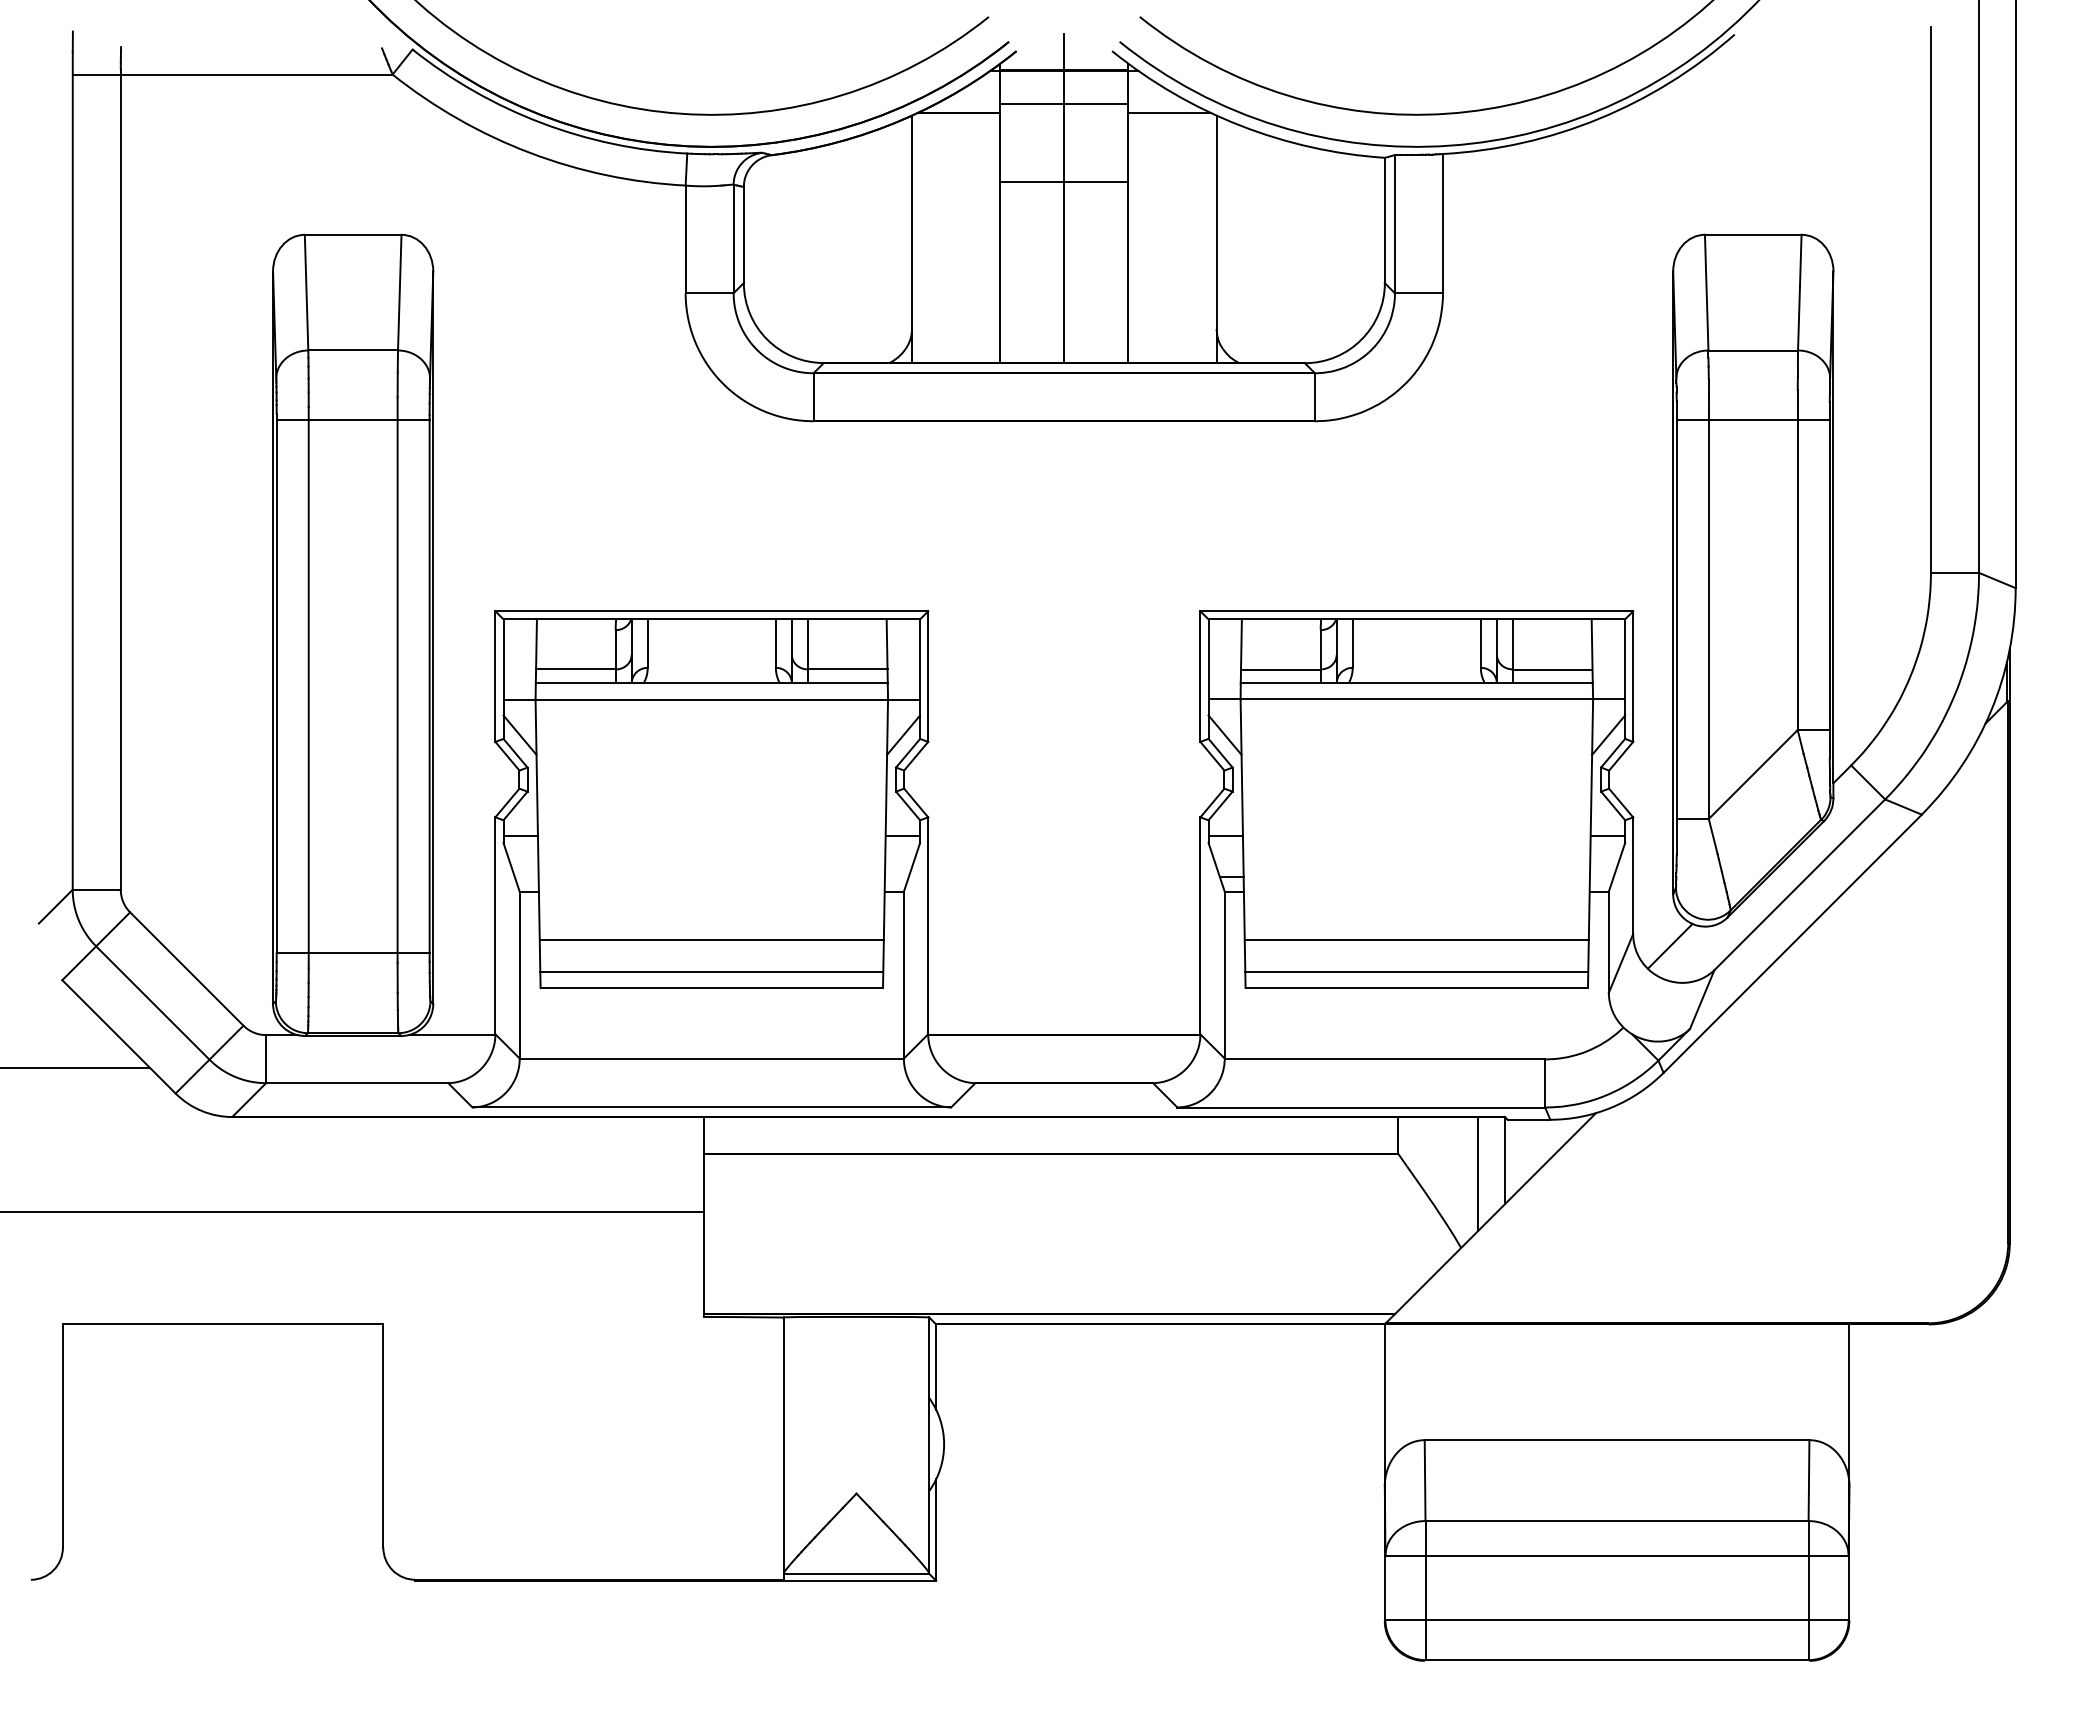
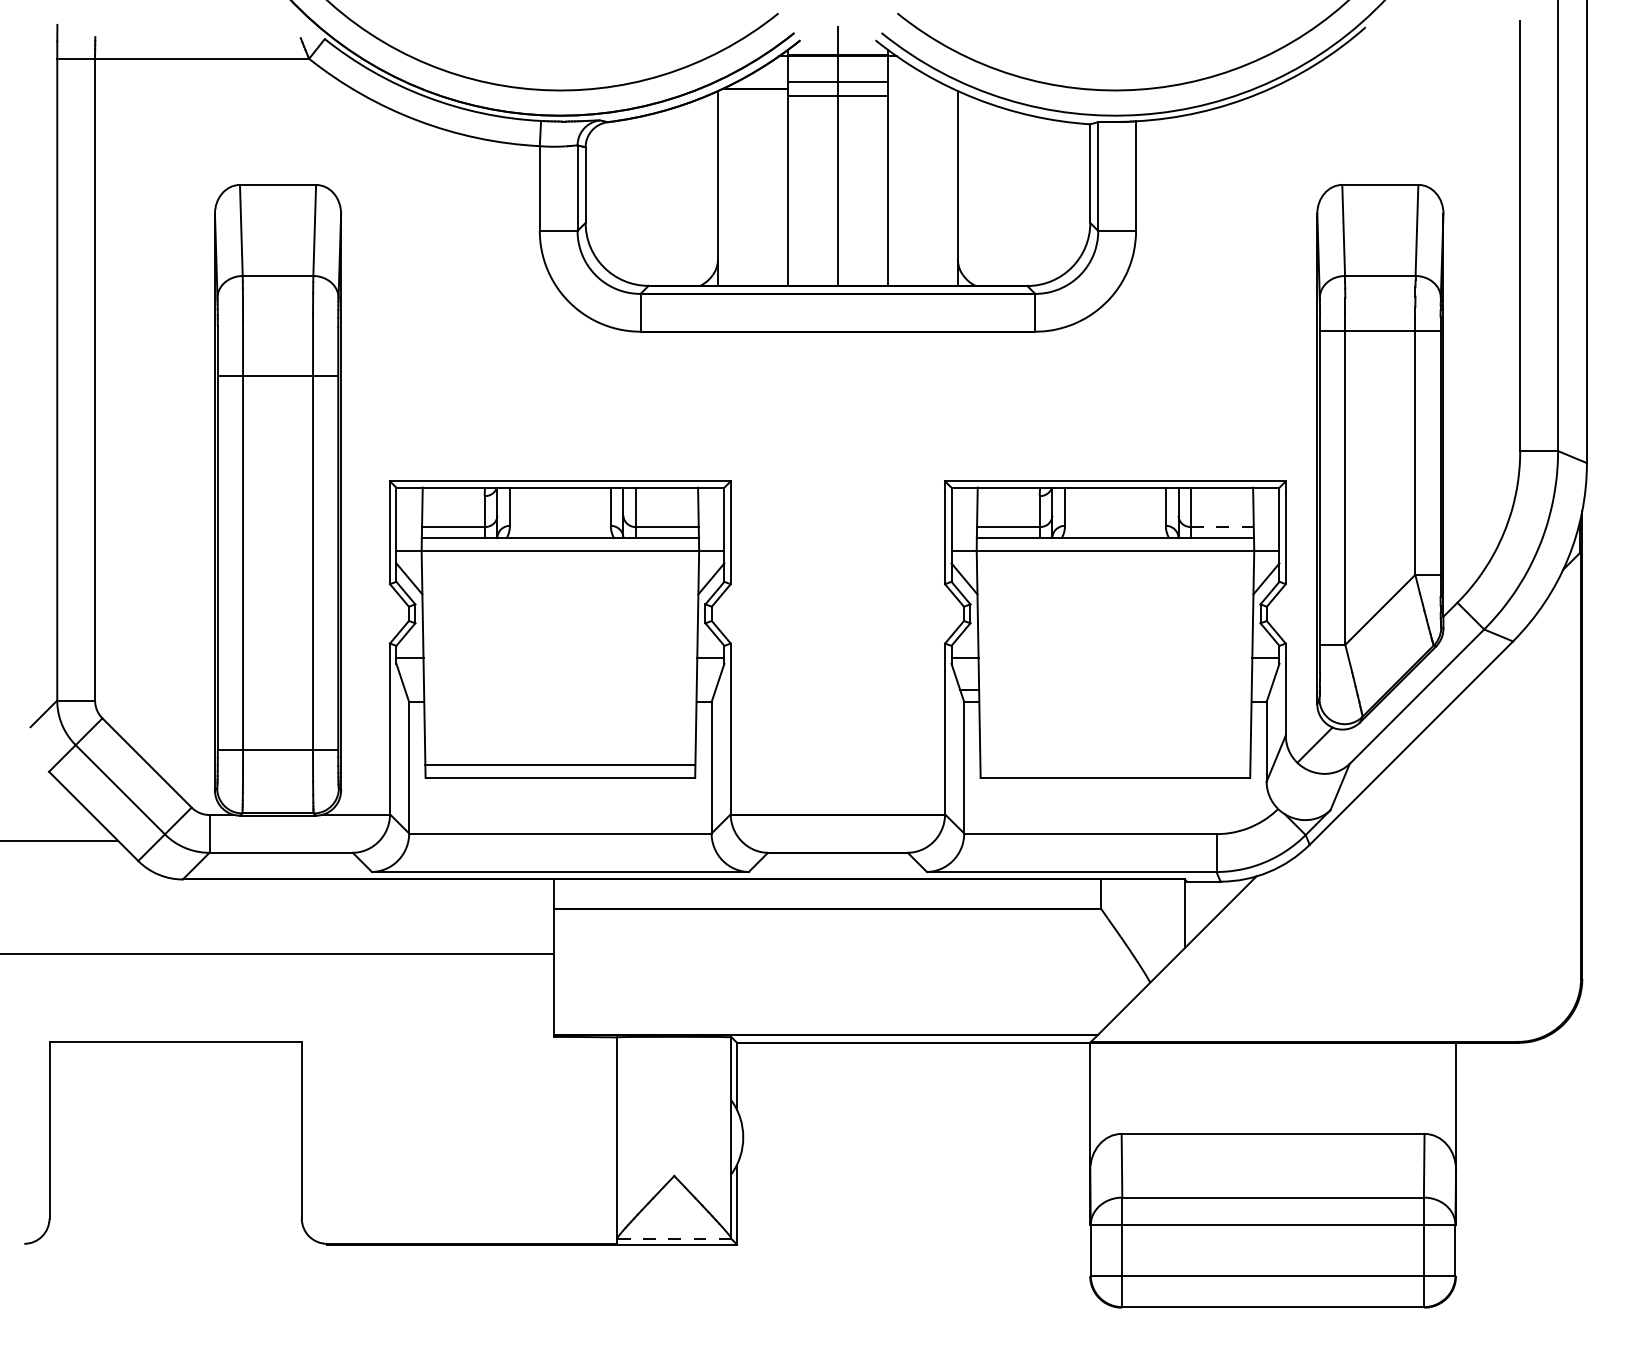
line: (1169, 112) -> (920, 88), removed
line: (1064, 181) -> (838, 95), moved
line: (352, 419) -> (277, 376), moved
line: (1552, 669) -> (1222, 527), solid -> dashed
line: (711, 940) -> (560, 740), removed
line: (1416, 940) -> (1115, 740), removed
line: (1416, 971) -> (1115, 764), removed
line: (1478, 1173) -> (1164, 923), removed
line: (856, 1573) -> (674, 1238), solid -> dashed

